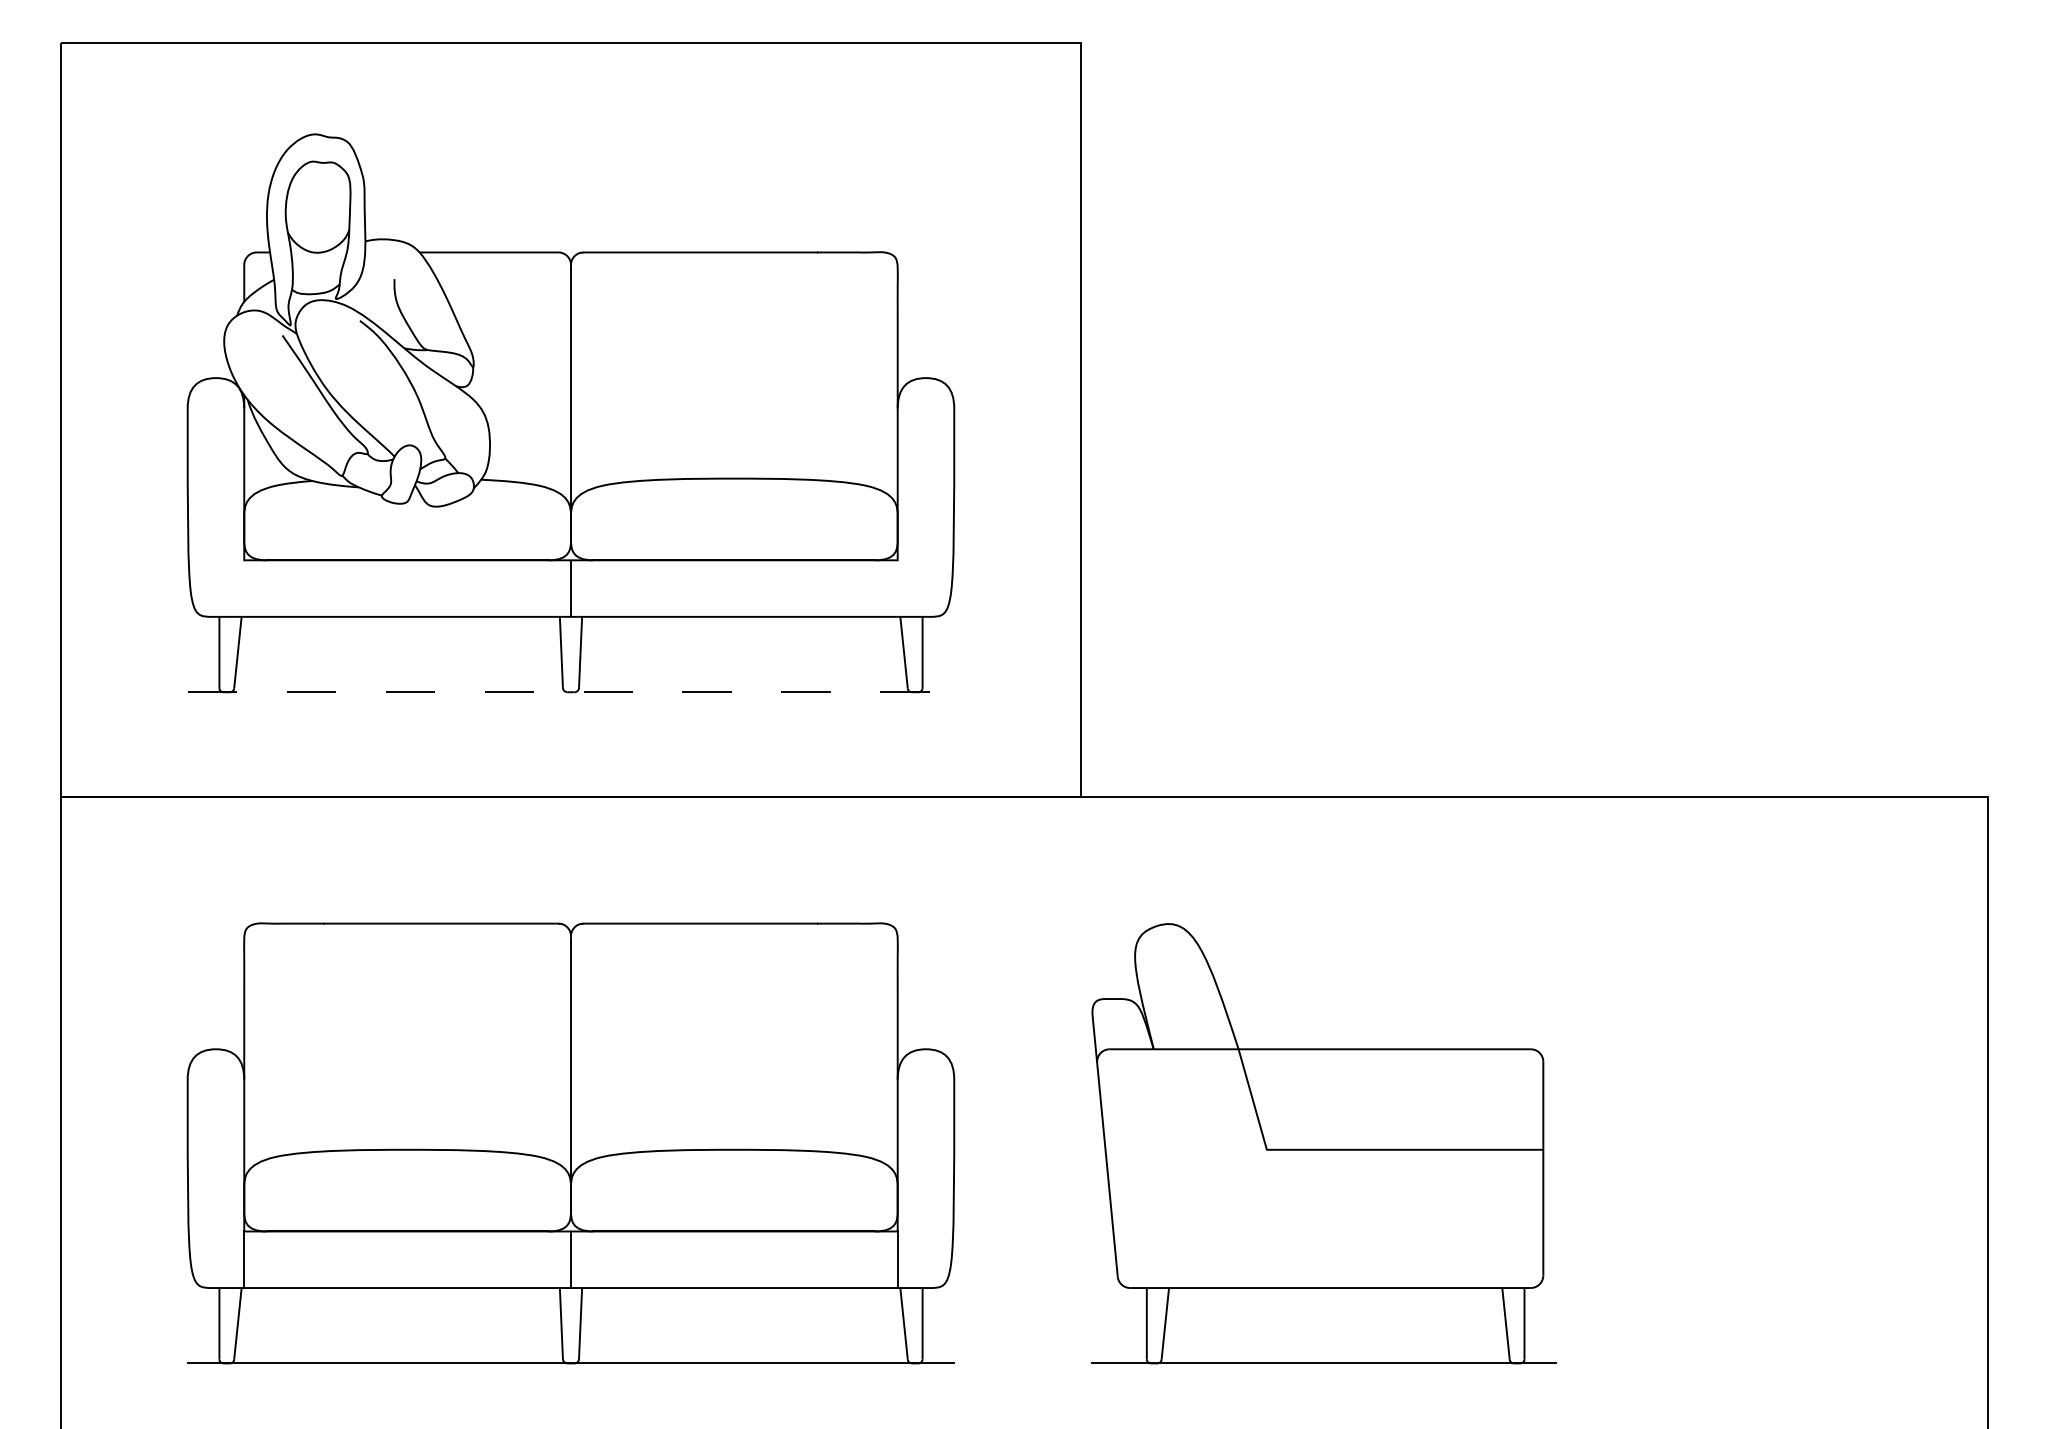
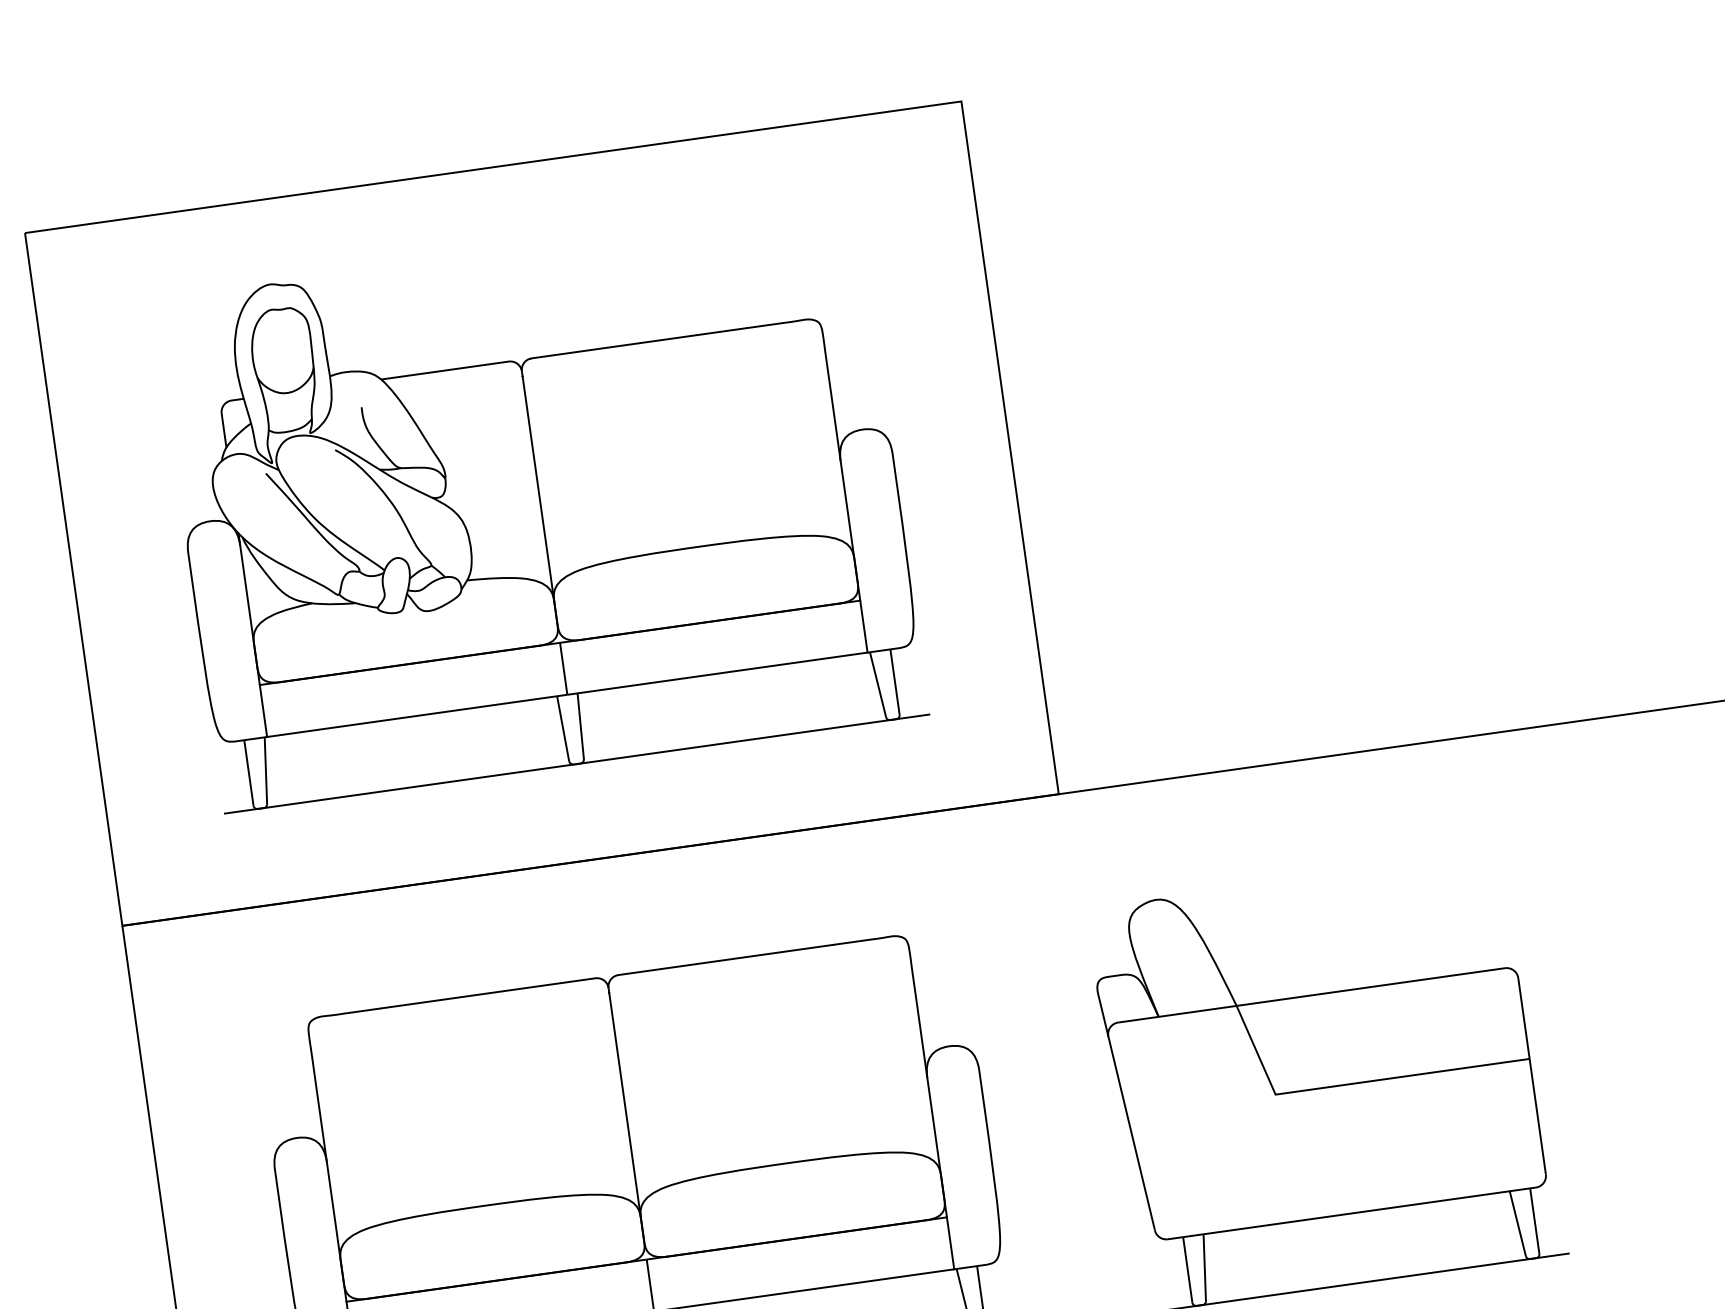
line: (244, 588) -> (263, 710), added
line: (897, 588) -> (863, 626), added
line: (571, 692) -> (577, 764), dashed -> solid

